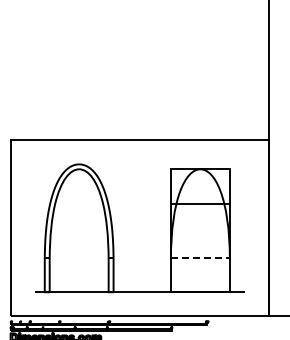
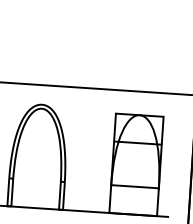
line: (200, 257) -> (135, 186), dashed -> solid

